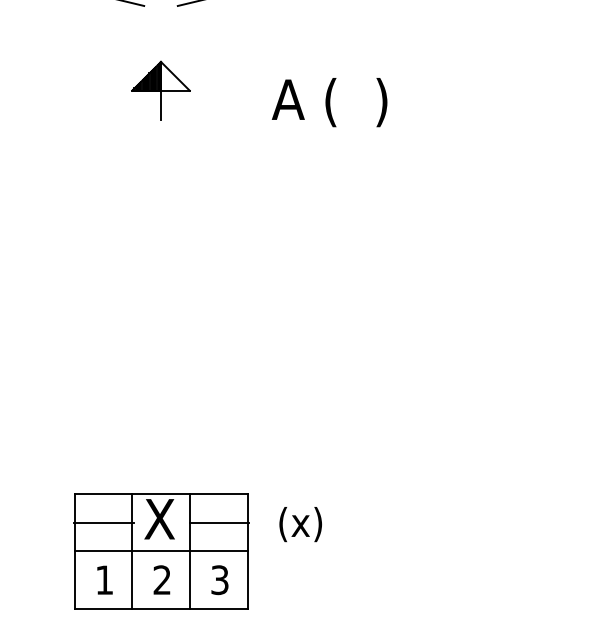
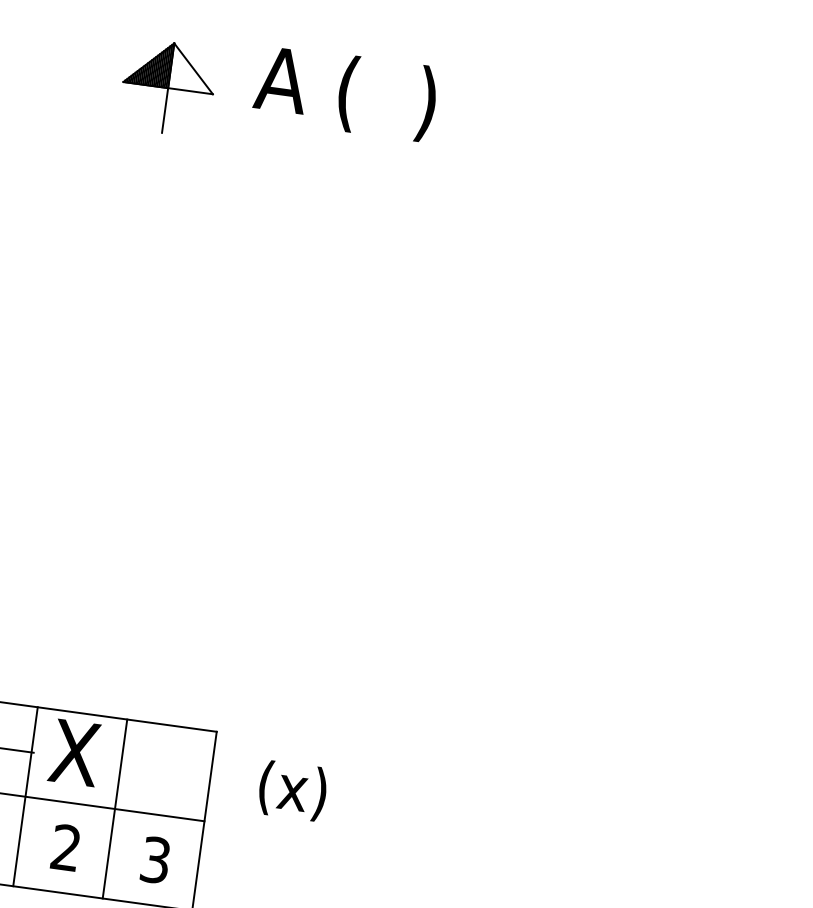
text: (329, 102) -> (345, 93), moved
line: (218, 522) -> (165, 770), removed

